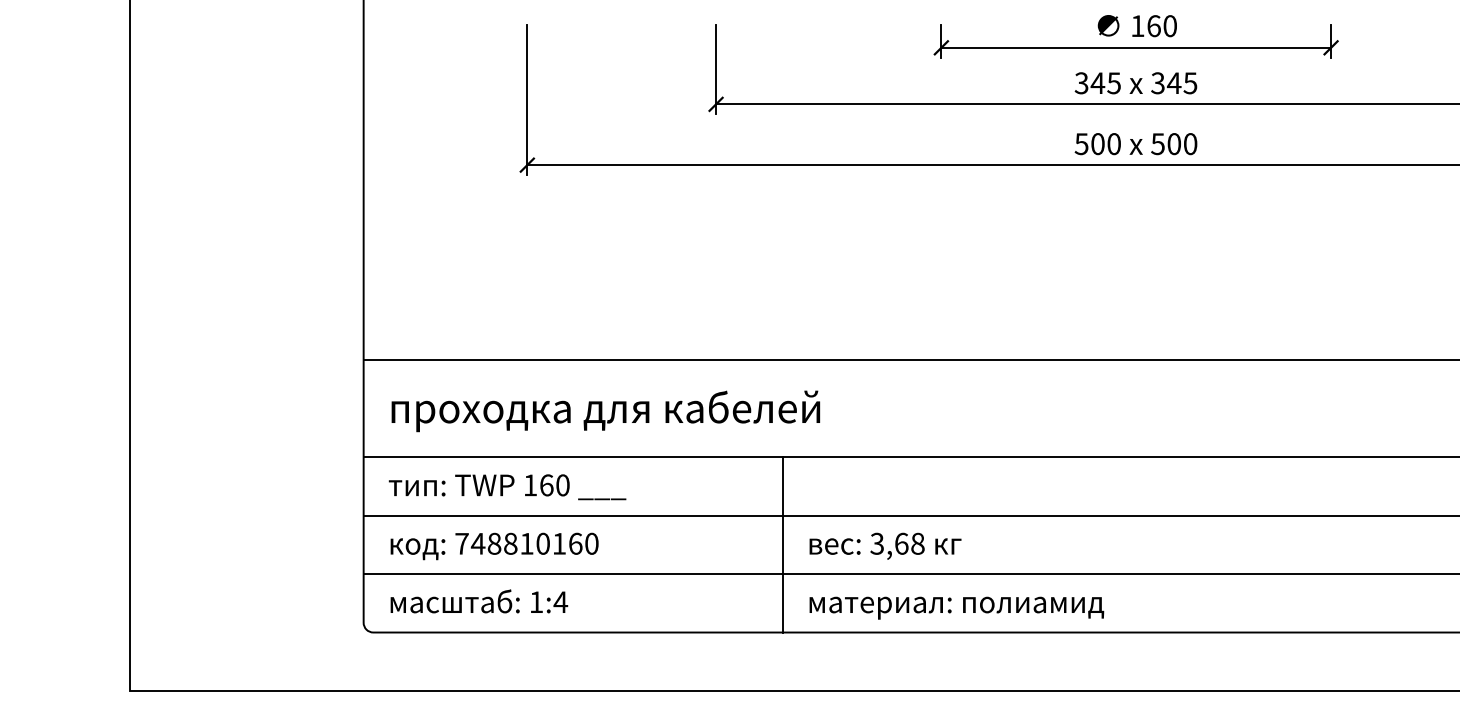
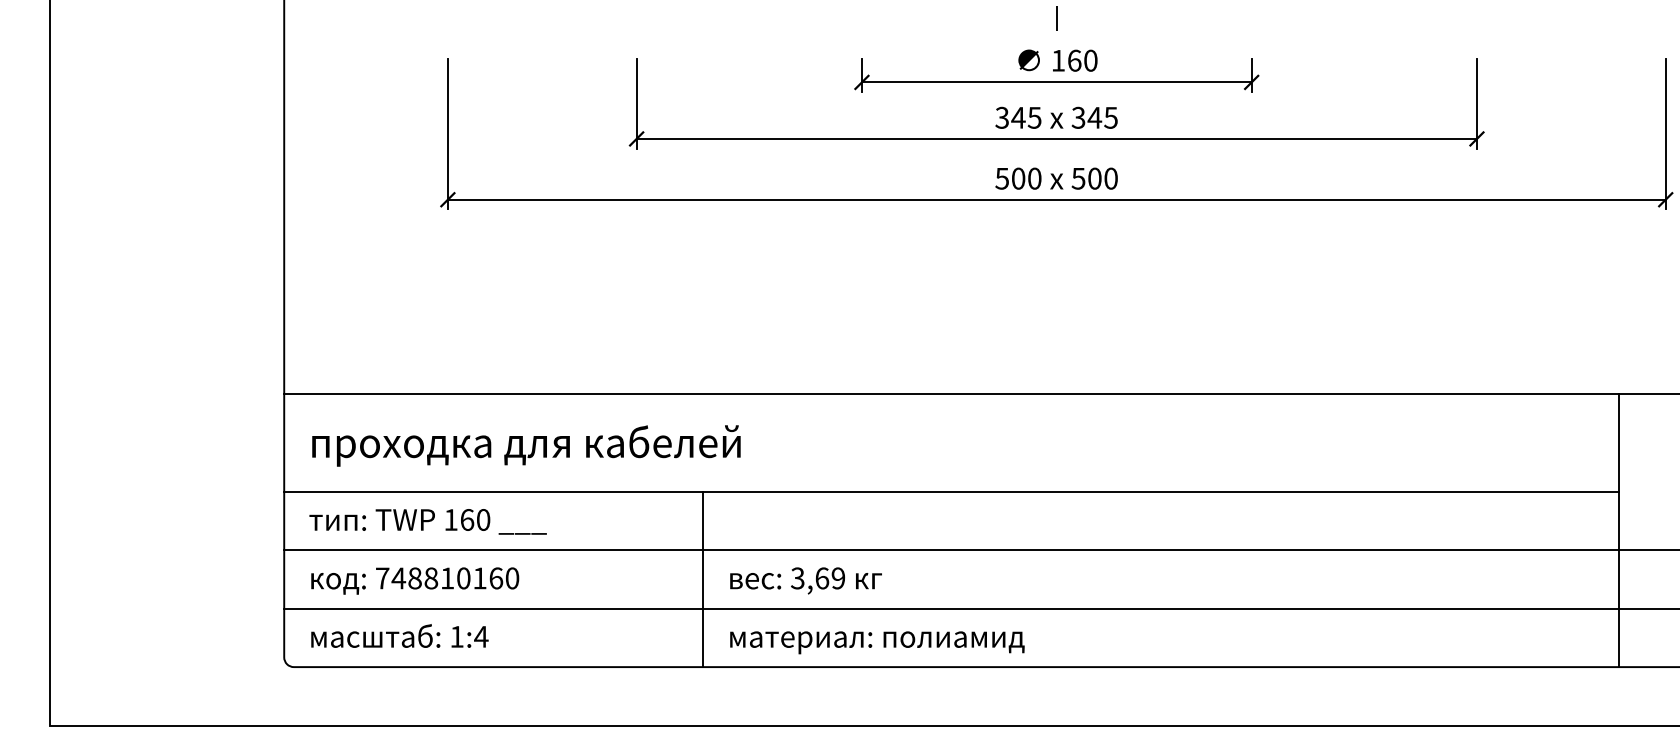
text: (917, 543) -> (838, 578), 3,68 -> 3,69

